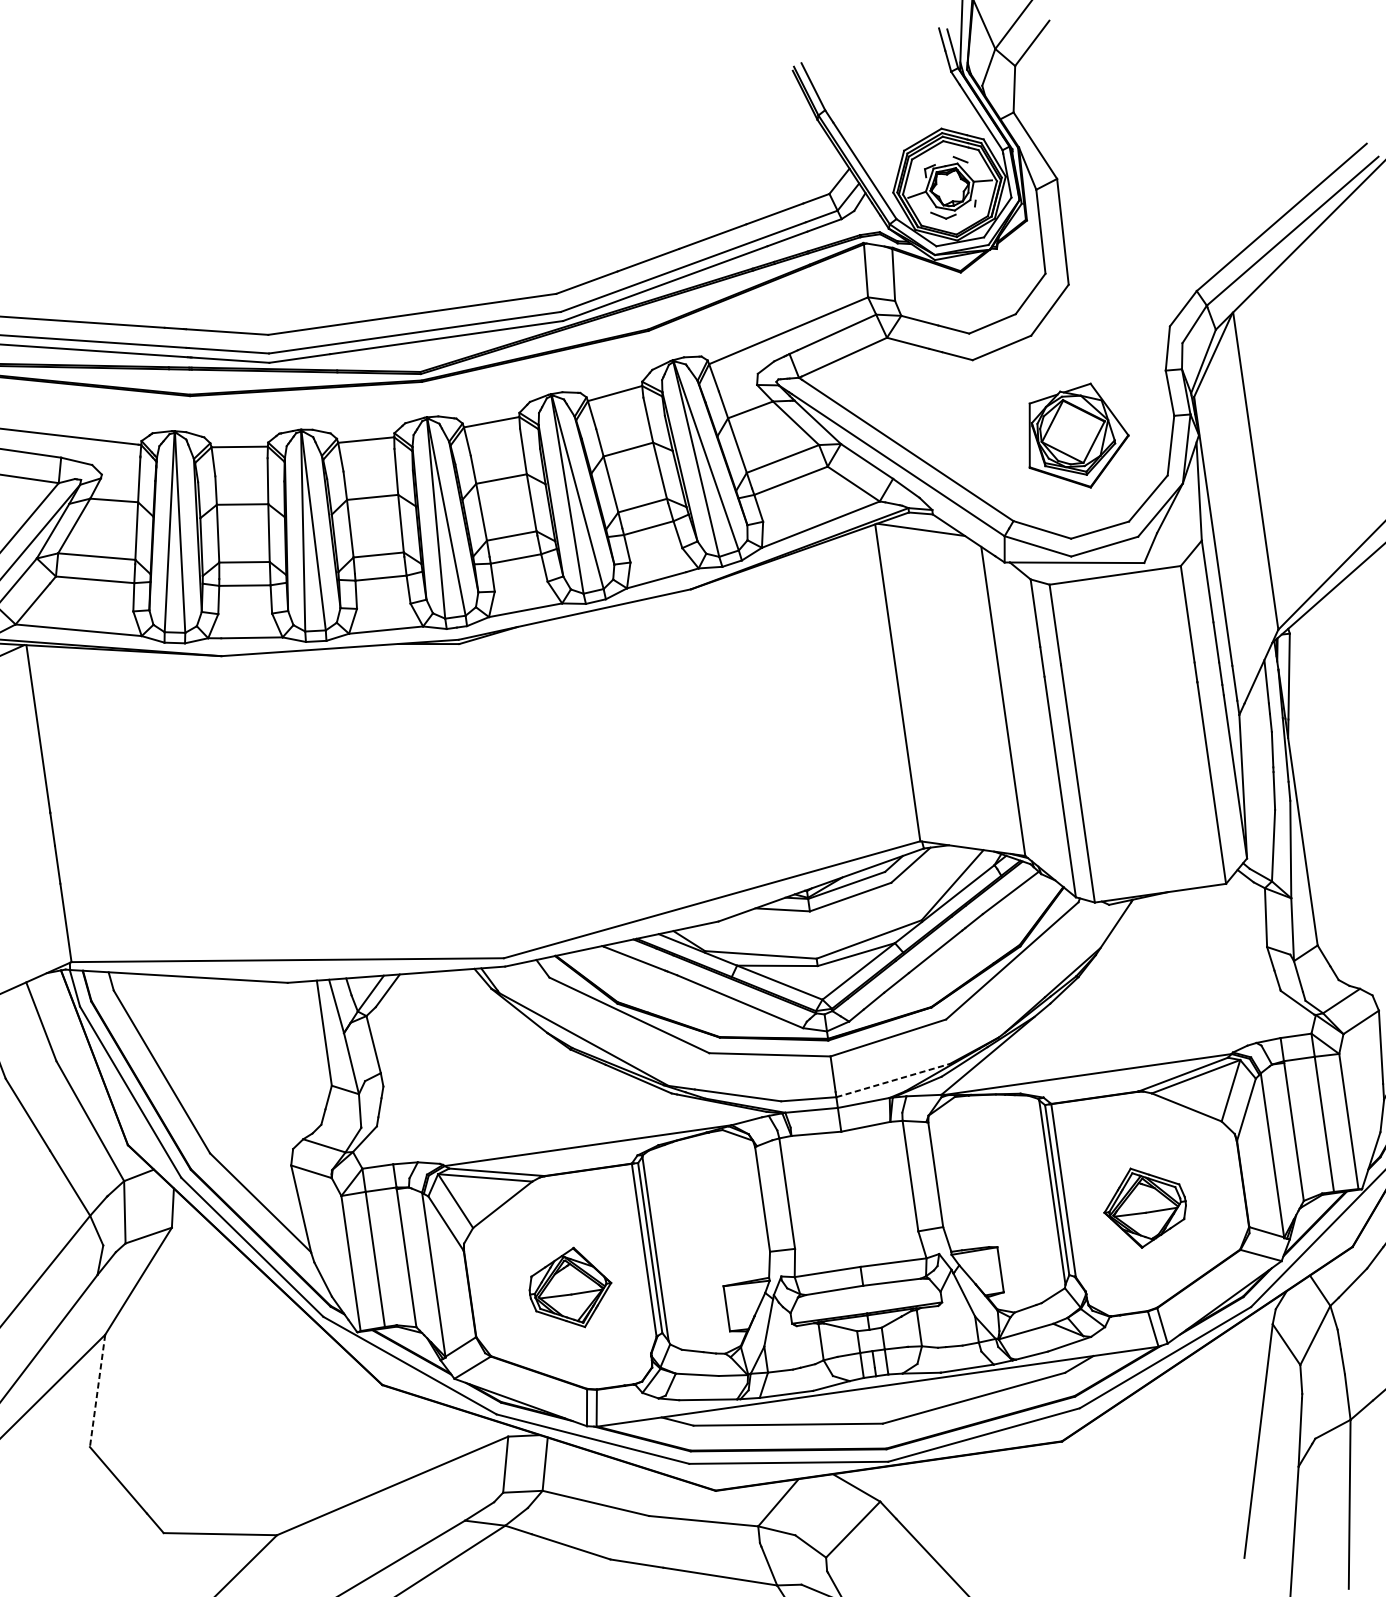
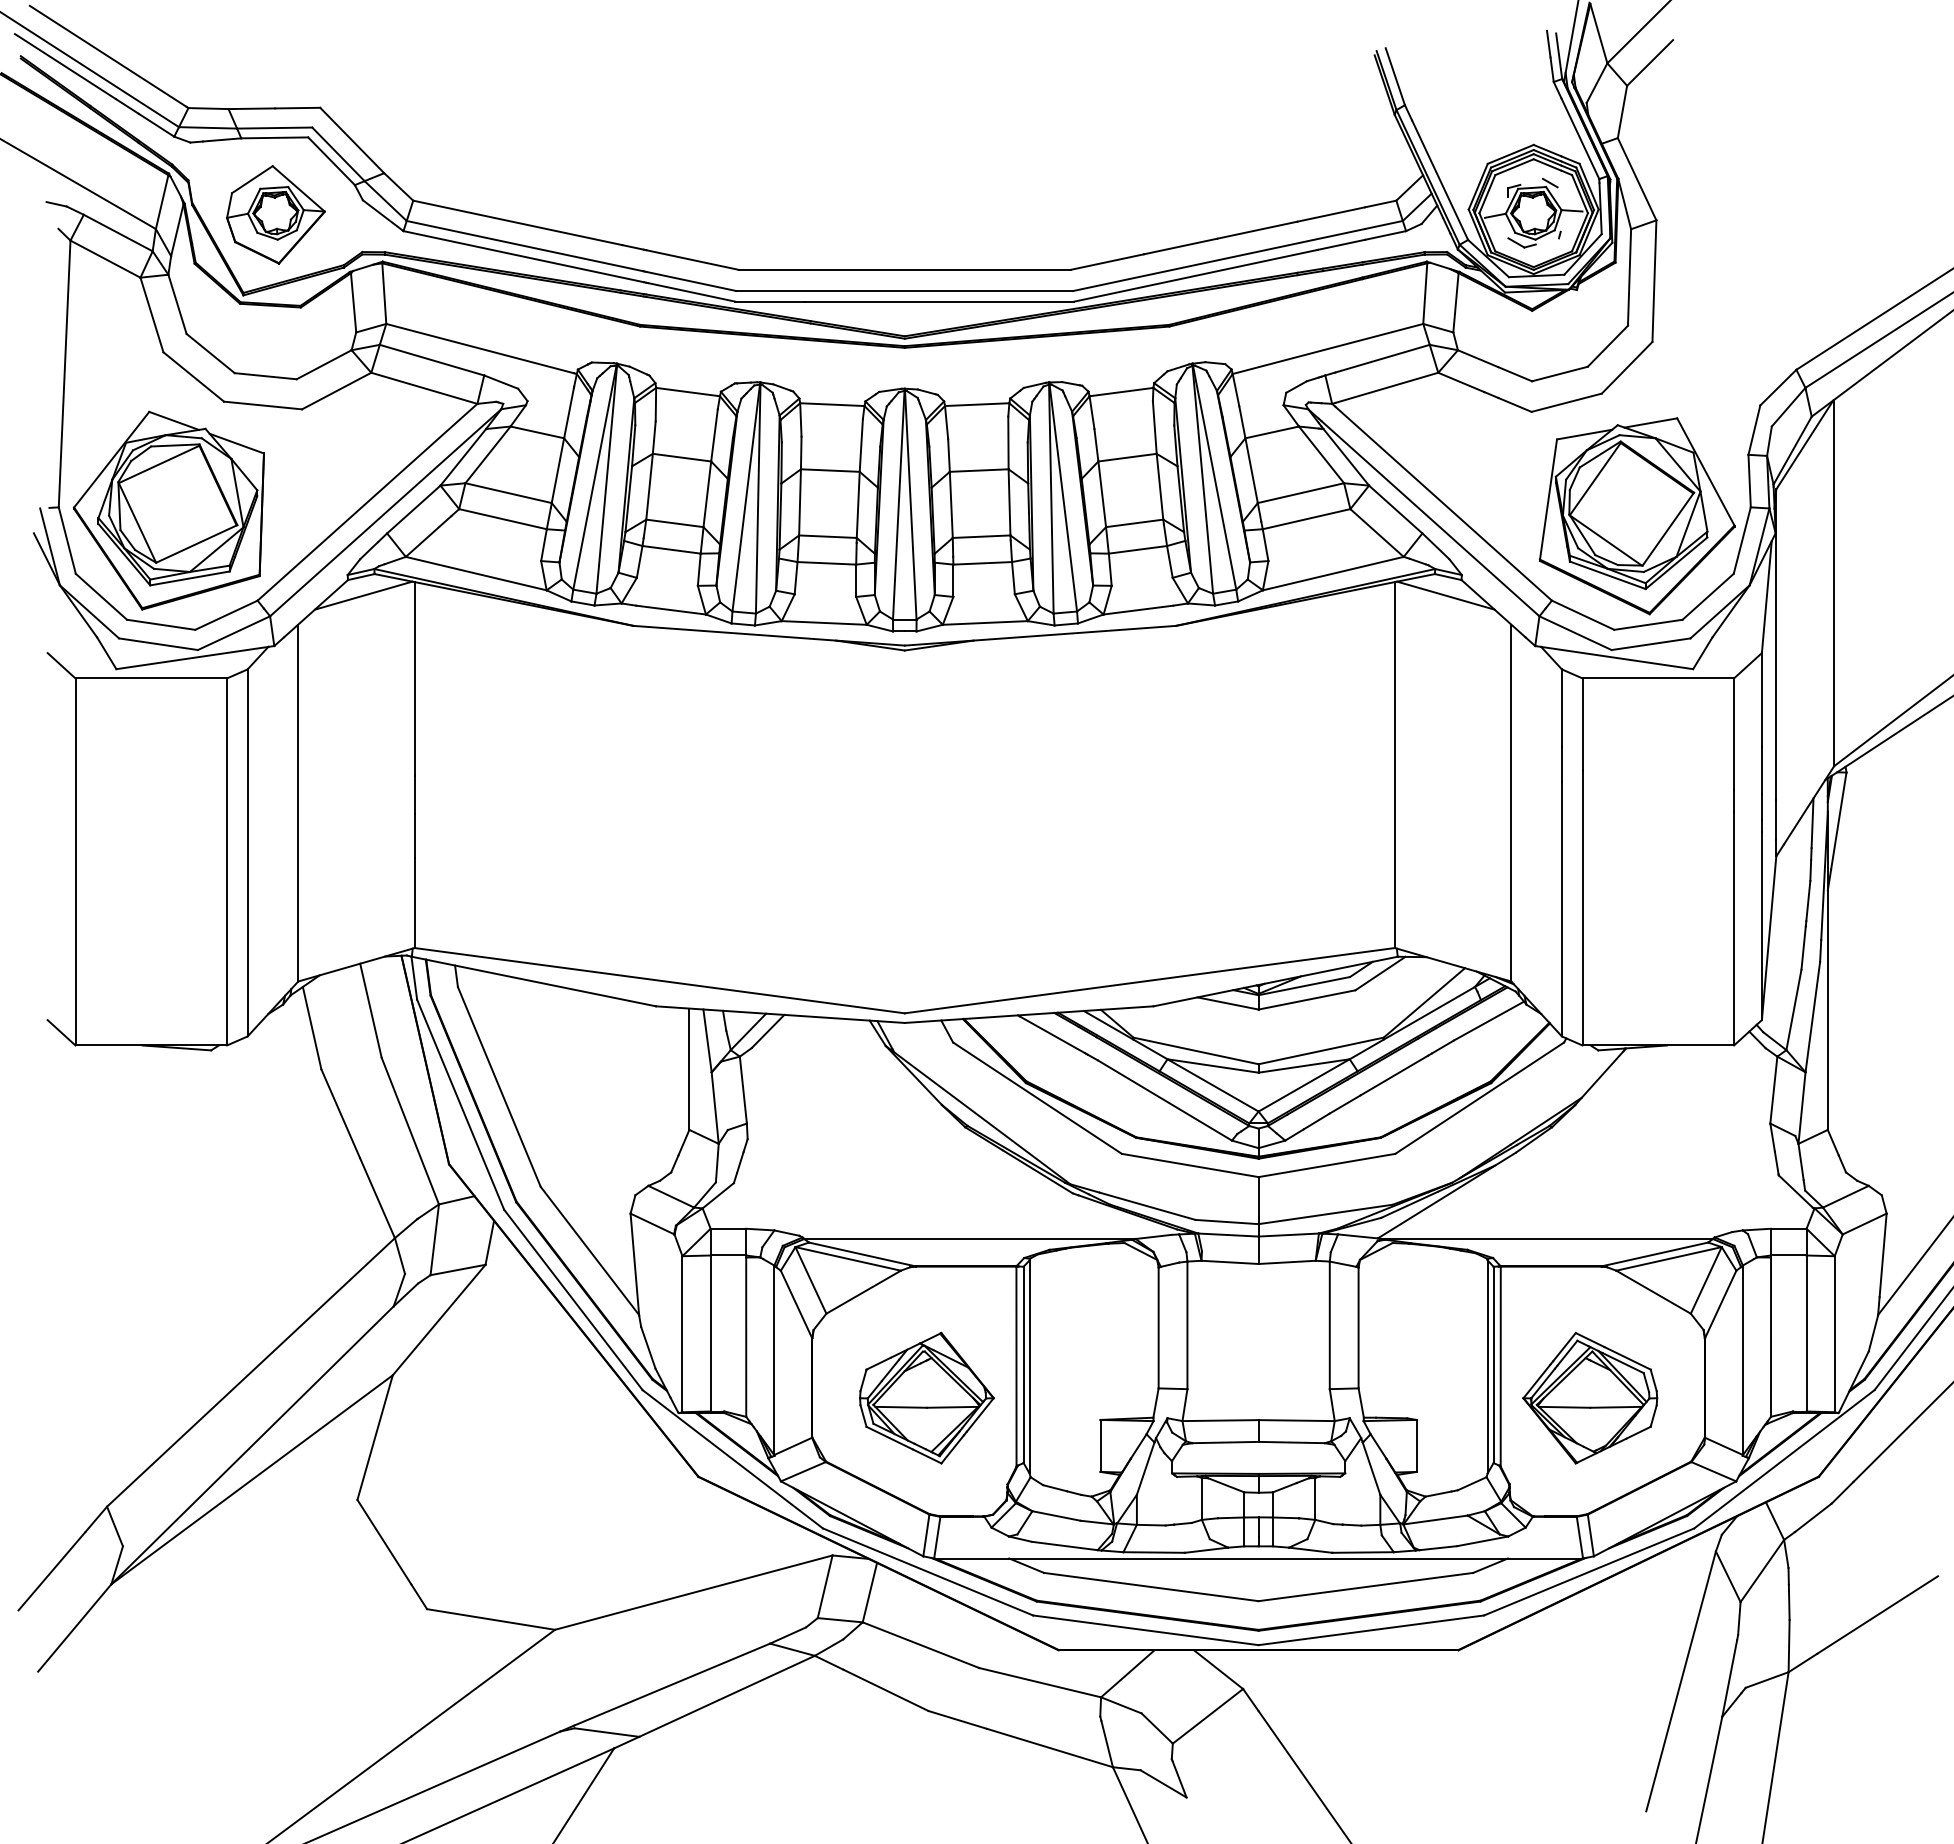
part: (1077, 437) -> (1637, 516), size x1.67
line: (893, 1080) -> (1325, 1214), dashed -> solid
part: (1145, 1206) -> (1590, 1397), size x1.43
part: (570, 1288) -> (926, 1397), size x1.43
line: (97, 1390) -> (375, 1437), dashed -> solid

